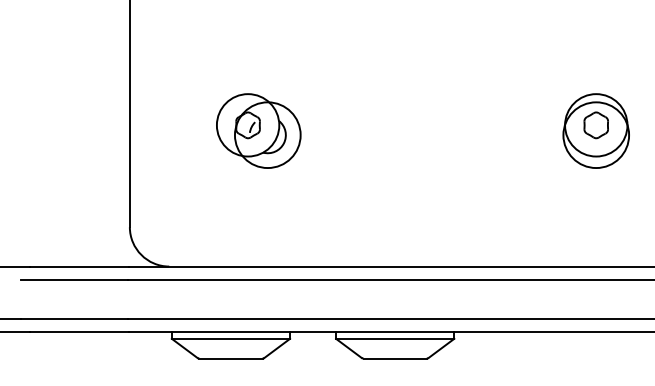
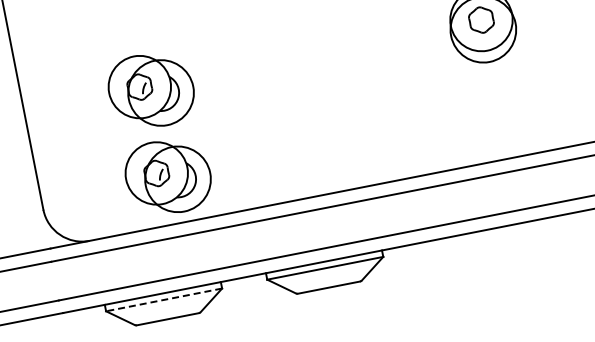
part: (258, 218) -> (167, 176), added
line: (230, 338) -> (163, 299), solid -> dashed

